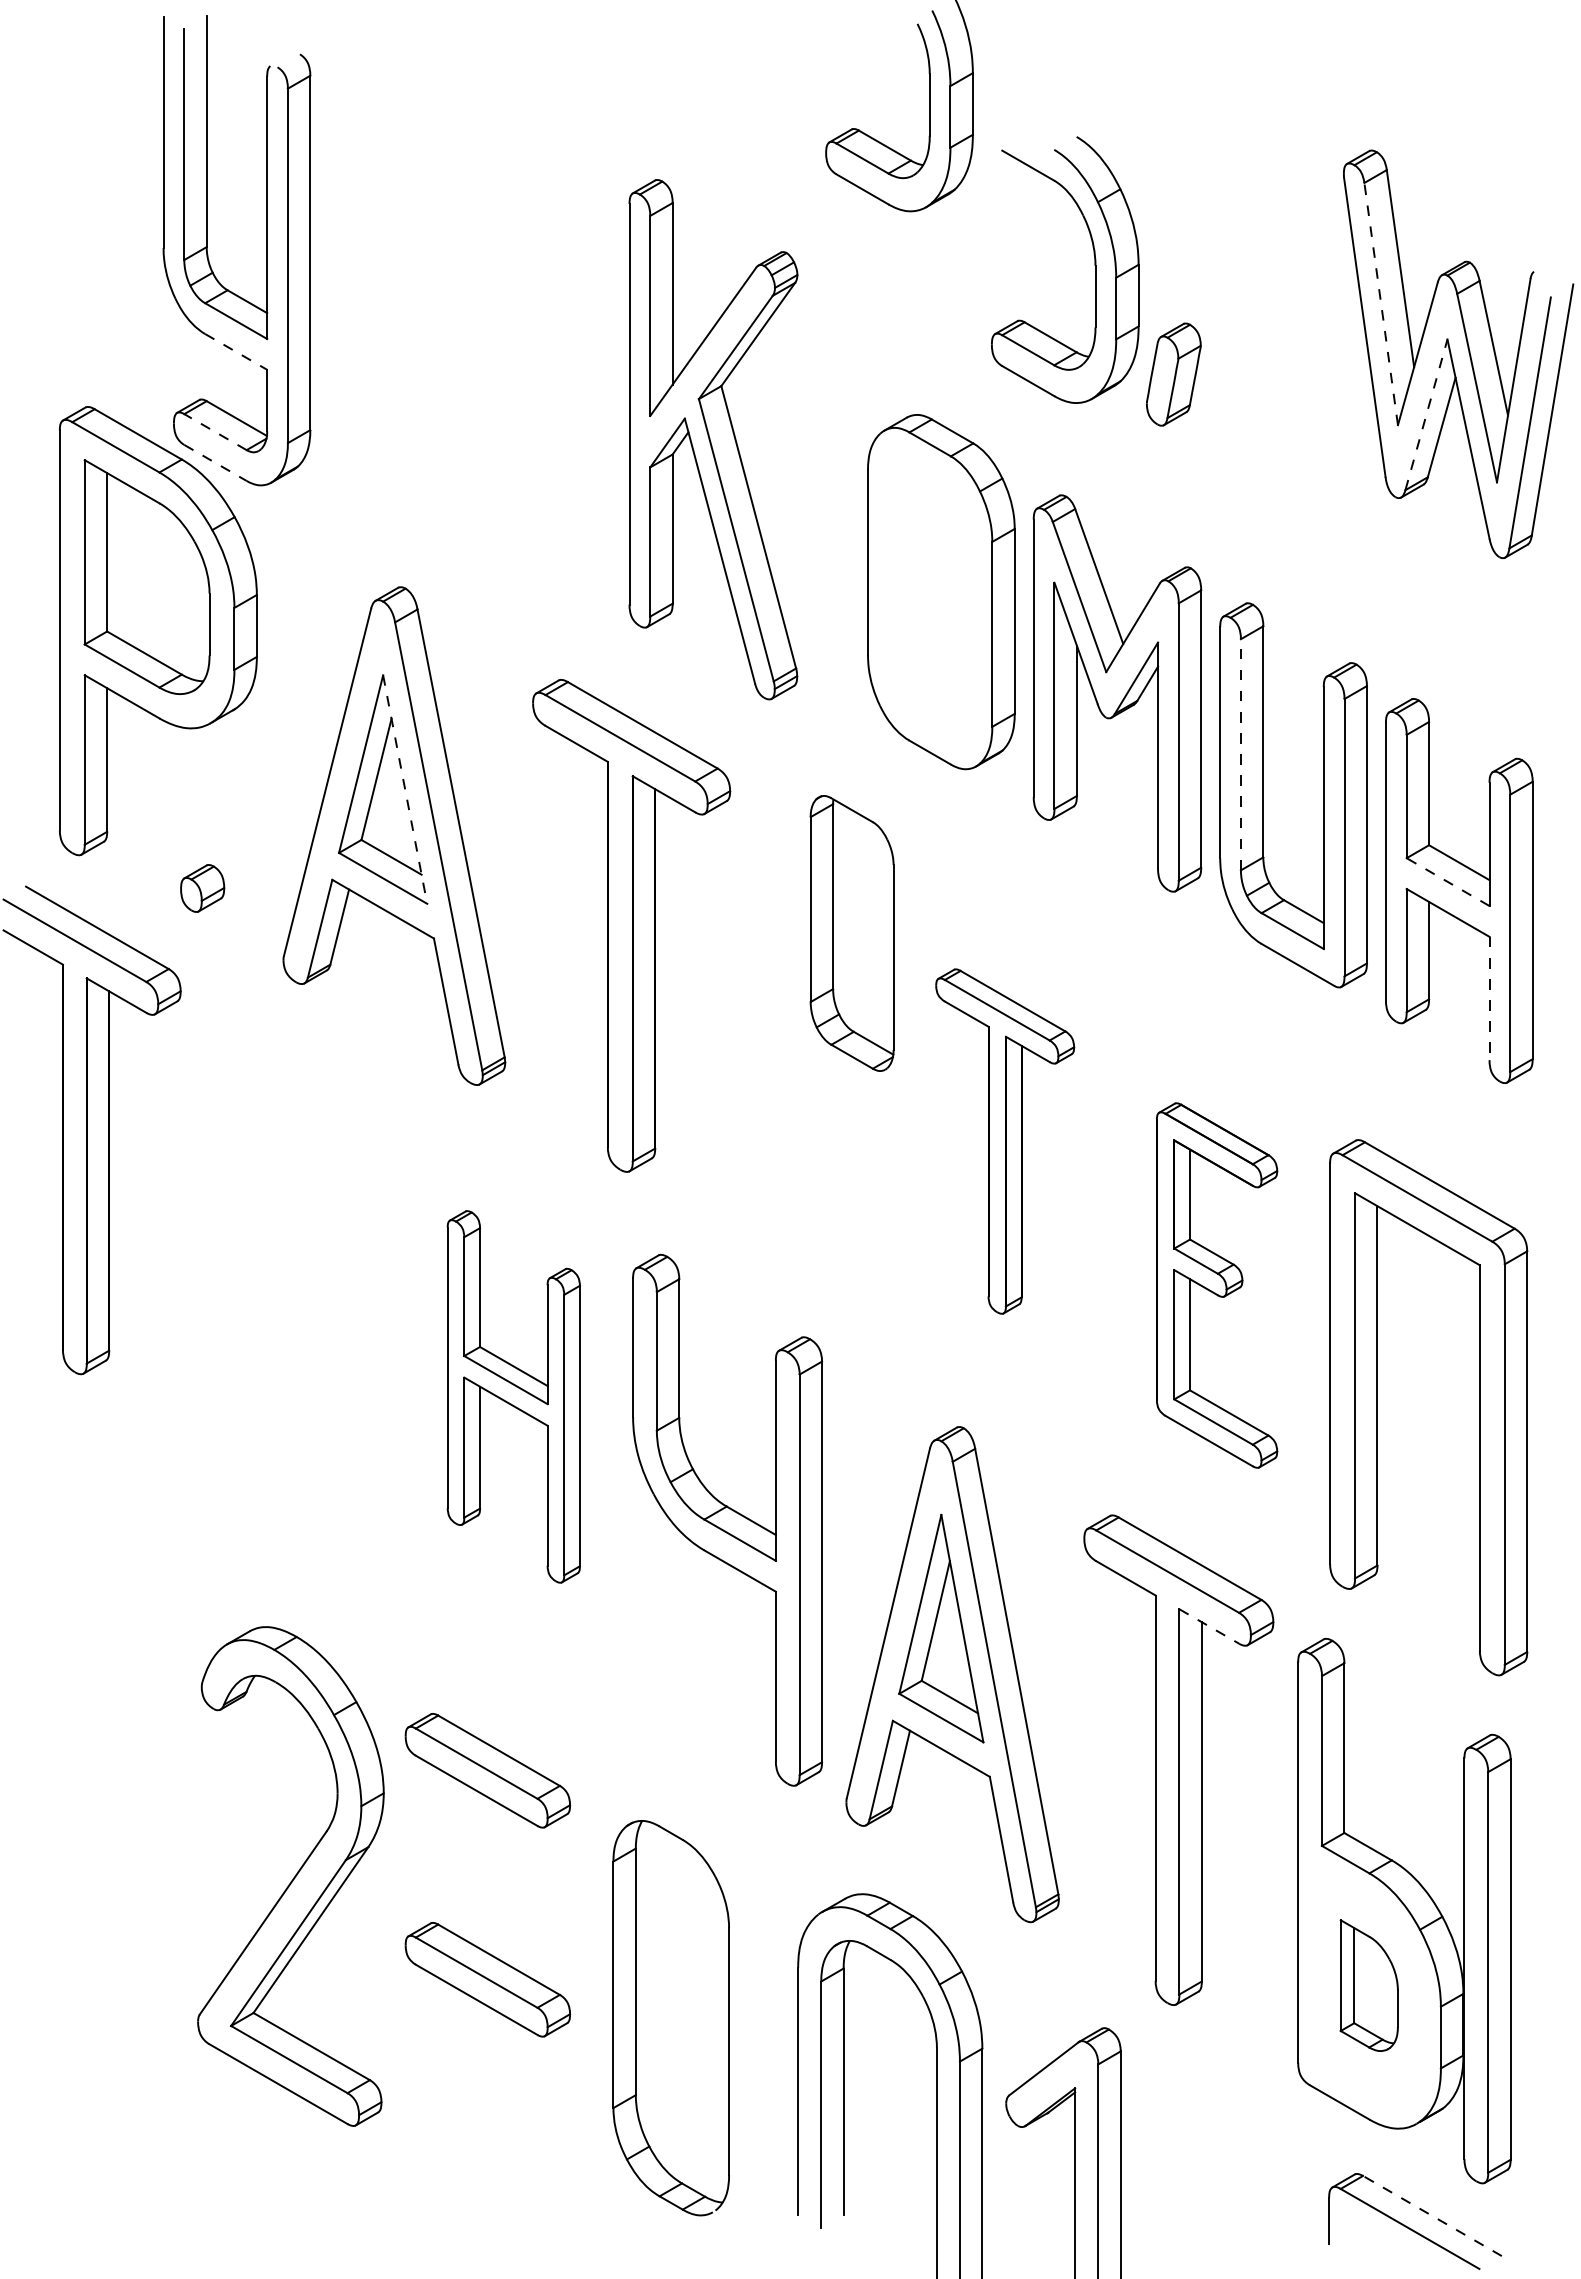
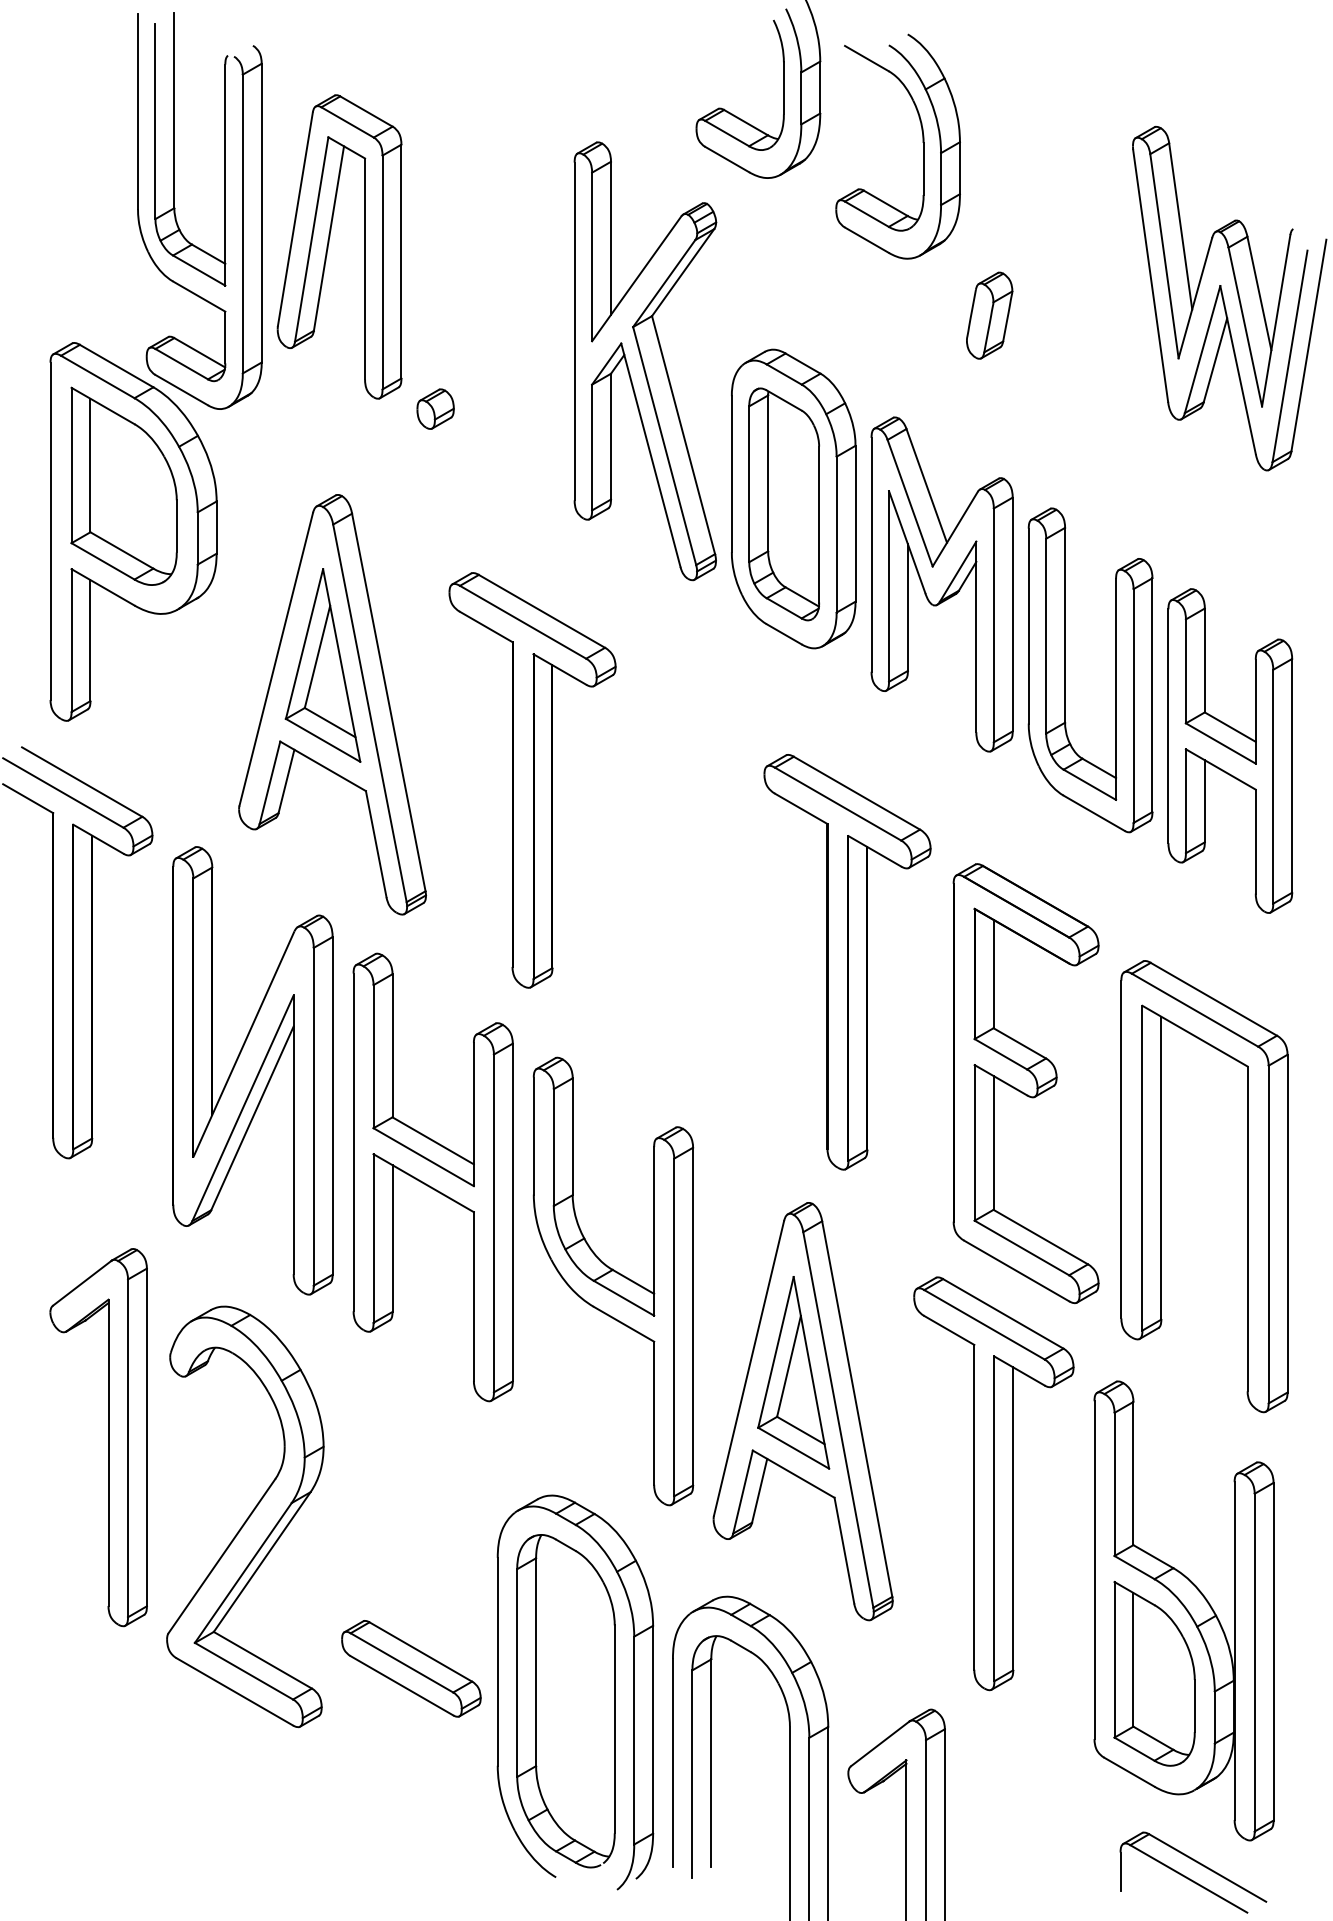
part: (1094, 265) -> (922, 142), moved
part: (390, 288) -> (329, 243), added
line: (1381, 303) -> (1164, 255), dashed -> solid
line: (236, 351) -> (199, 296), dashed -> solid
line: (1426, 414) -> (1202, 349), dashed -> solid
line: (215, 432) -> (181, 364), dashed -> solid
part: (713, 439) -> (645, 361), moved
line: (215, 462) -> (181, 389), dashed -> solid
line: (1240, 754) -> (1045, 635), dashed -> solid
line: (405, 790) -> (341, 666), dashed -> solid
line: (1448, 882) -> (1221, 743), dashed -> solid
part: (202, 888) -> (435, 409), moved
part: (851, 933) -> (783, 504), moved
line: (1489, 998) -> (1255, 841), dashed -> solid
part: (1004, 1141) -> (846, 962), size x1.43
part: (299, 1270) -> (252, 1070), added
part: (1216, 1285) -> (1025, 1083), size x1.43
part: (513, 1396) -> (432, 1177), size x1.43
line: (1209, 1626) -> (1019, 1371), dashed -> solid
part: (128, 1705) -> (108, 1437), added
part: (487, 1770) -> (411, 1492), removed
part: (290, 1876) -> (245, 1516), moved
part: (1368, 1985) -> (1153, 1673), size x1.67
part: (751, 2007) -> (633, 1692), added
line: (1432, 2215) -> (1207, 1867), dashed -> solid

